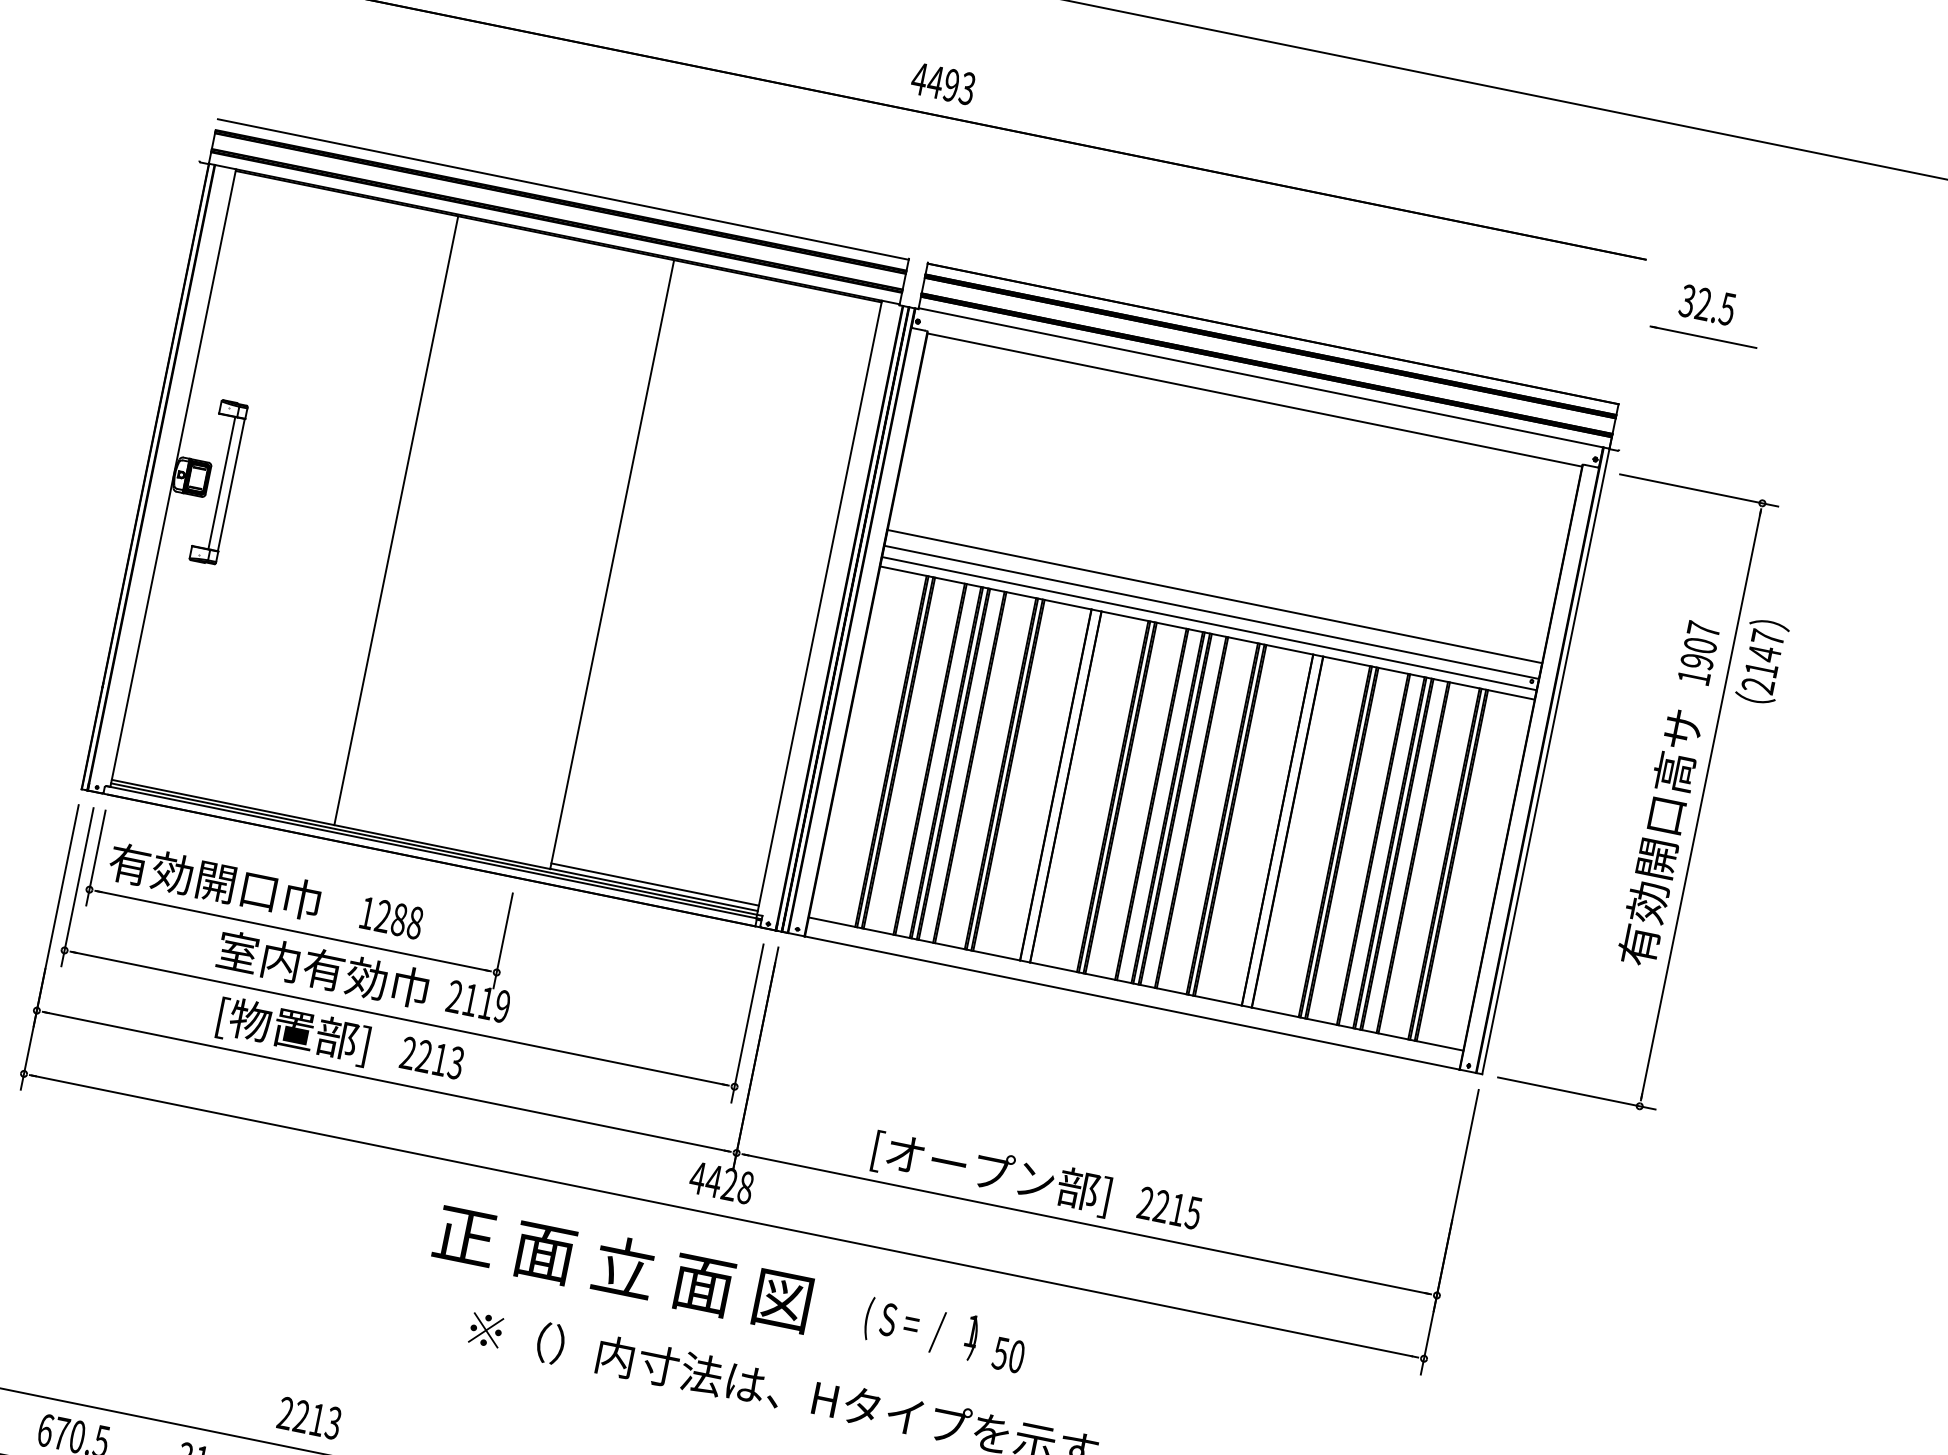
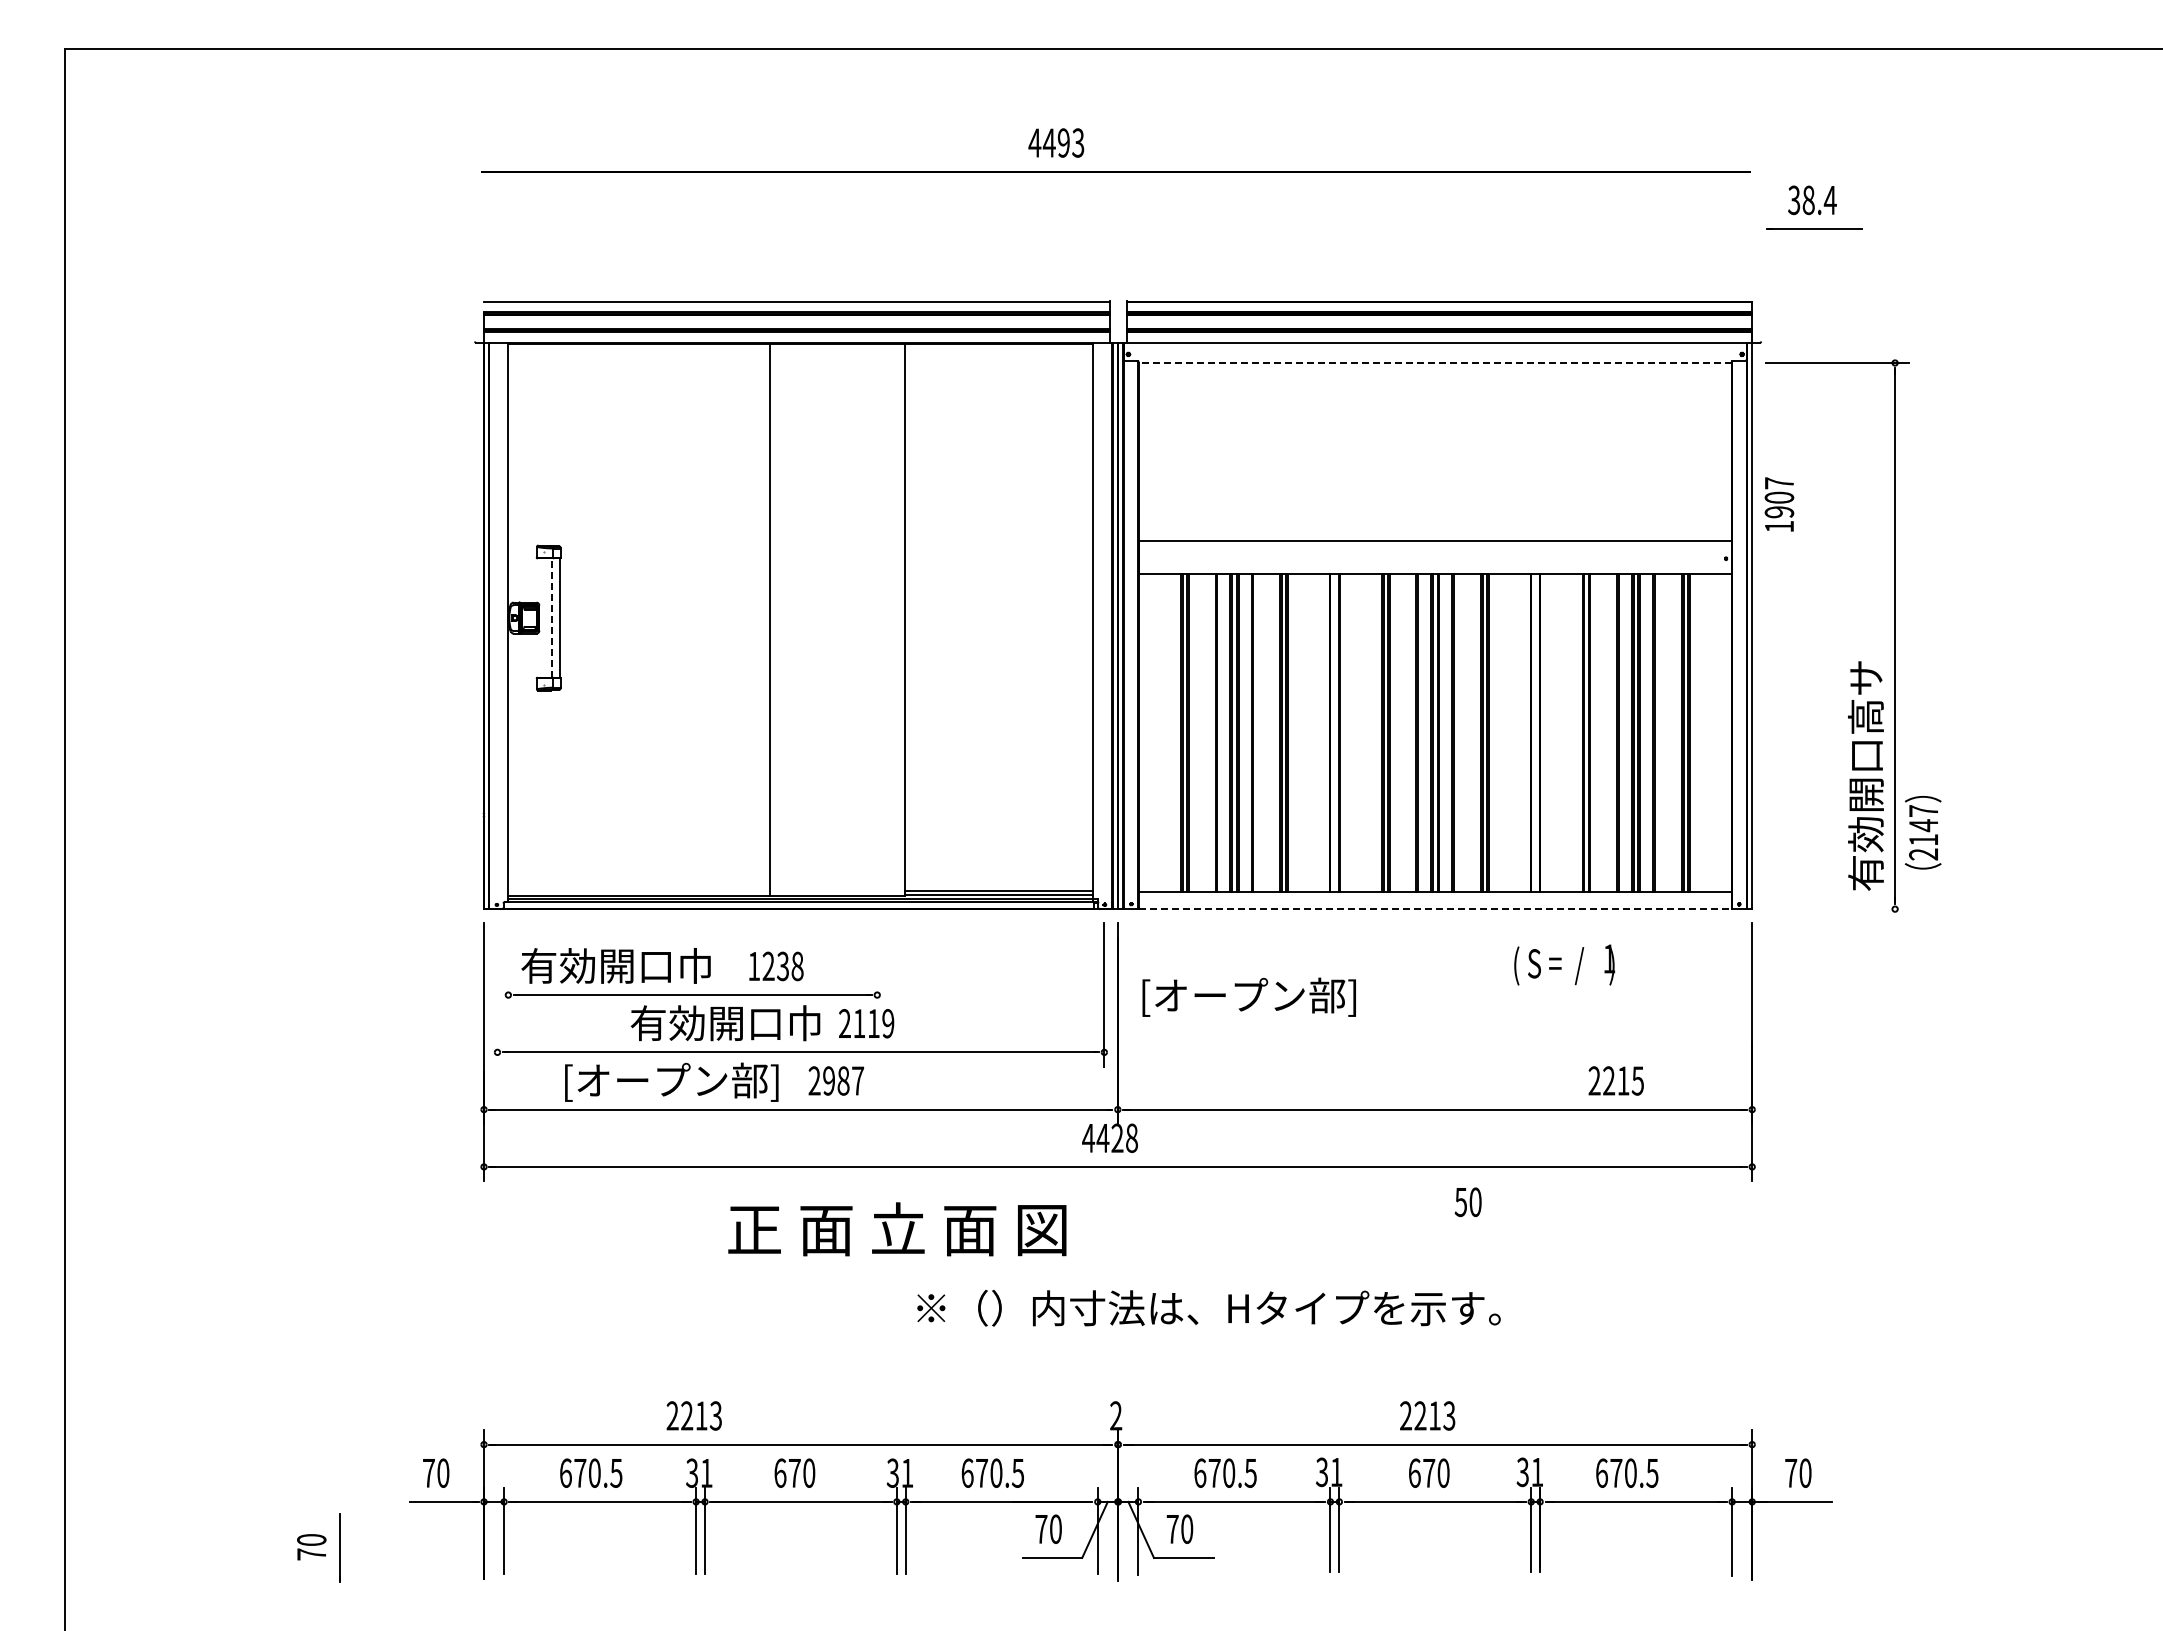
text: (943, 83) -> (1056, 142), moved
text: (1715, 306) -> (1819, 200), 32.5 -> 38.4
line: (1253, 400) -> (1434, 363), solid -> dashed
line: (221, 483) -> (551, 618), solid -> dashed
line: (395, 520) -> (769, 619), moved
line: (1210, 612) -> (1434, 555), removed
line: (1208, 623) -> (1434, 565), removed
text: (1699, 653) -> (1779, 504), moved
text: (1761, 661) -> (1922, 832), moved
text: (1660, 837) -> (1865, 775), moved
line: (96, 858) -> (508, 966), removed
line: (77, 886) -> (497, 994), removed
text: (399, 919) -> (783, 966), 1288 -> 1238
line: (503, 941) -> (877, 966), removed
text: (301, 965) -> (706, 1023), 室内有効巾 -> 有効開口巾
line: (1132, 1003) -> (1435, 909), solid -> dashed
text: (222, 1016) -> (646, 1081), [物置部] -> [オープン部]
text: (440, 1059) -> (843, 1080), 2213 -> 2987
line: (1576, 1093) -> (1837, 909), removed
text: (990, 1172) -> (1248, 996), moved
text: (1168, 1207) -> (1615, 1080), moved
text: (623, 1267) -> (897, 1229), moved
text: (921, 1327) -> (1564, 964), moved
text: (1007, 1355) -> (1467, 1202), moved
text: (308, 1417) -> (693, 1415), moved

